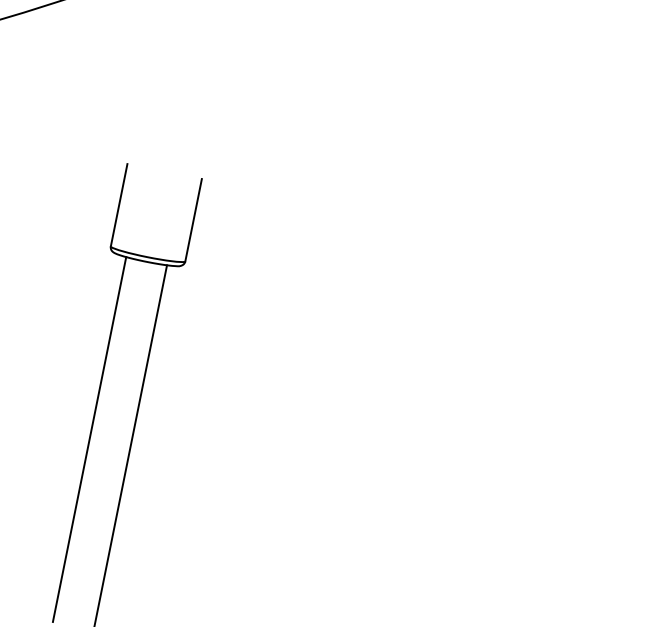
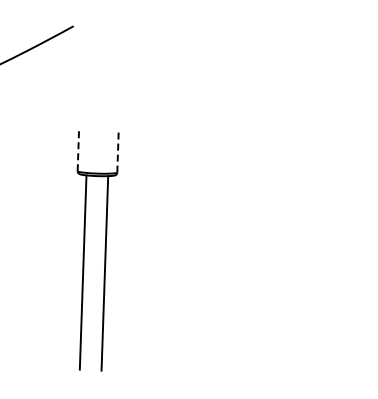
line: (119, 205) -> (78, 149), solid -> dashed
line: (194, 220) -> (118, 150), solid -> dashed

